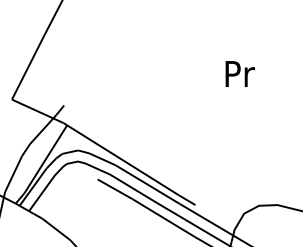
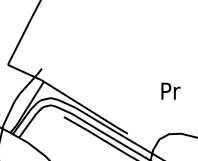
text: (239, 72) -> (170, 90), moved

